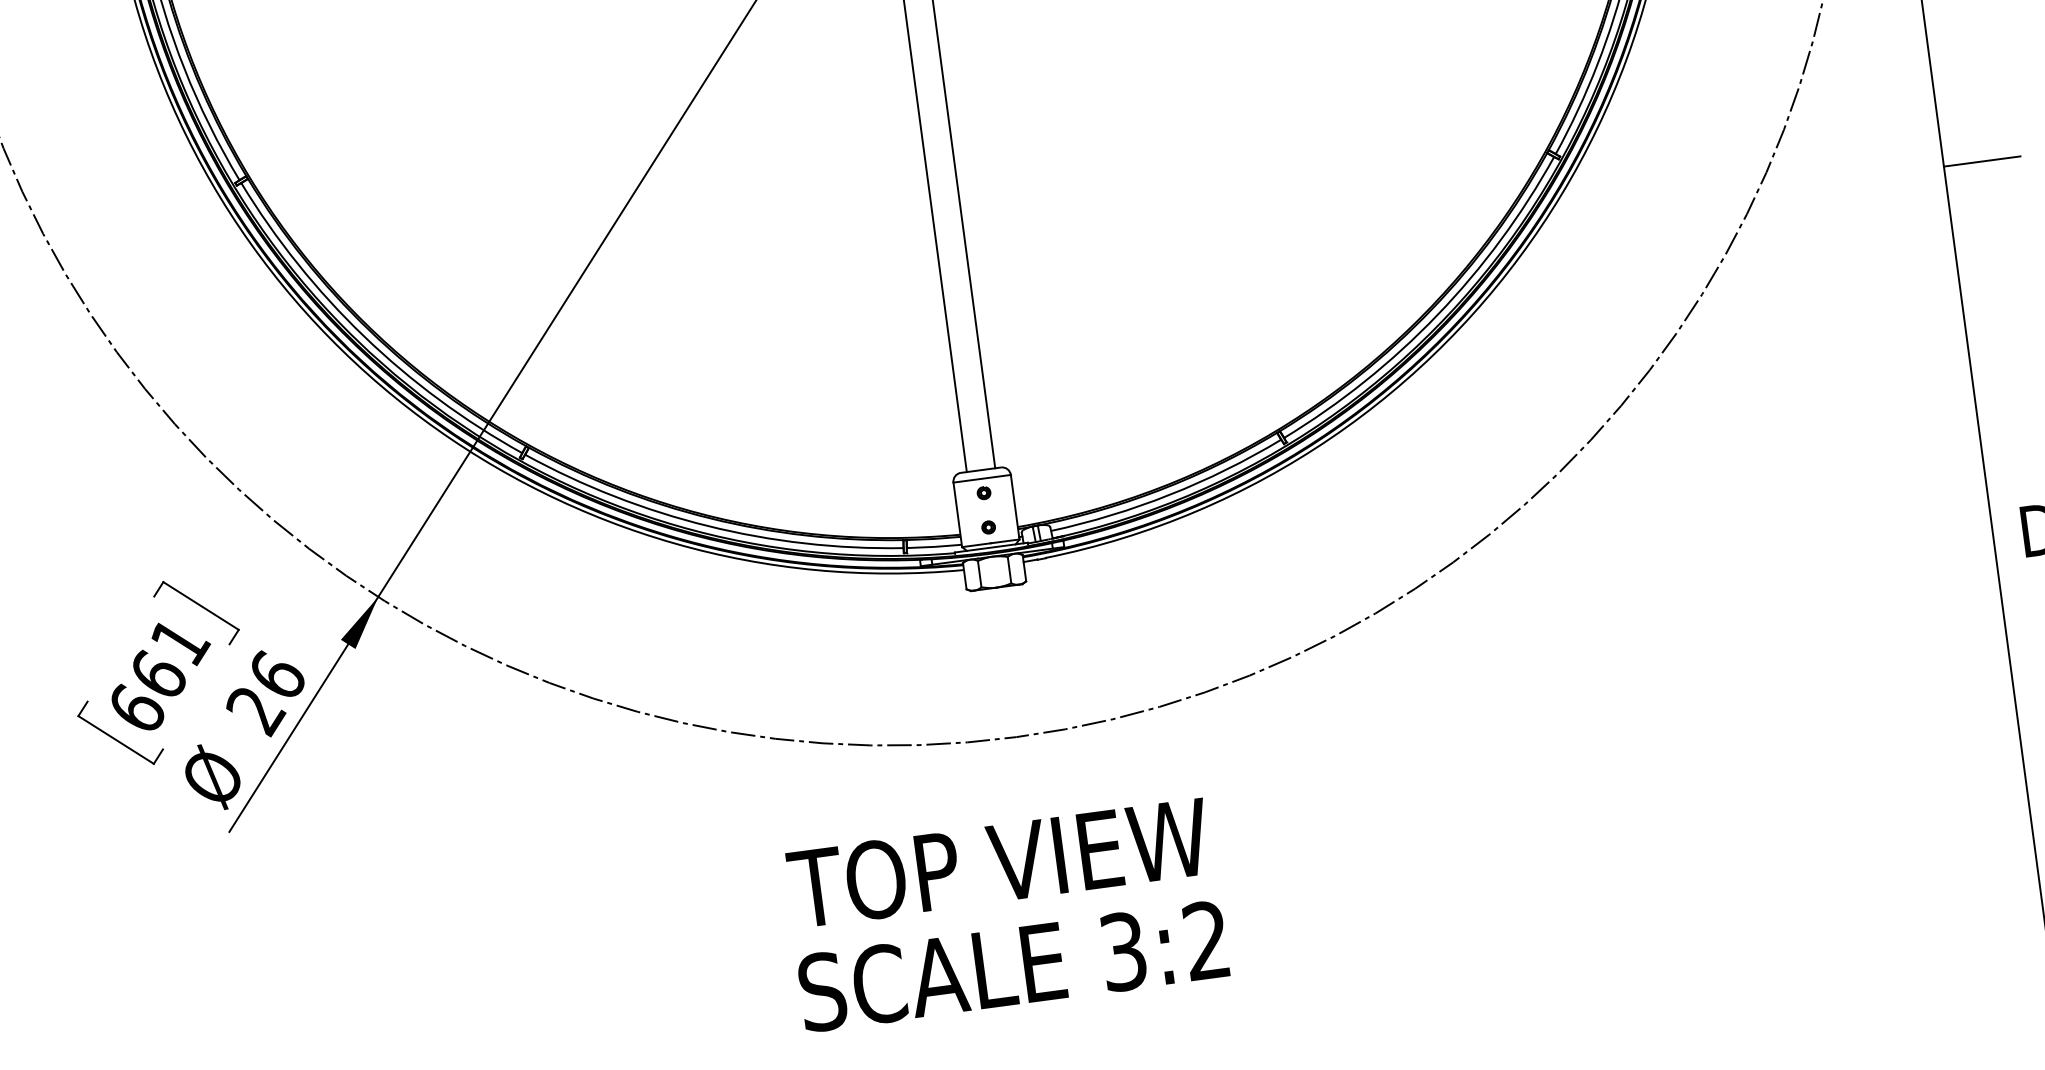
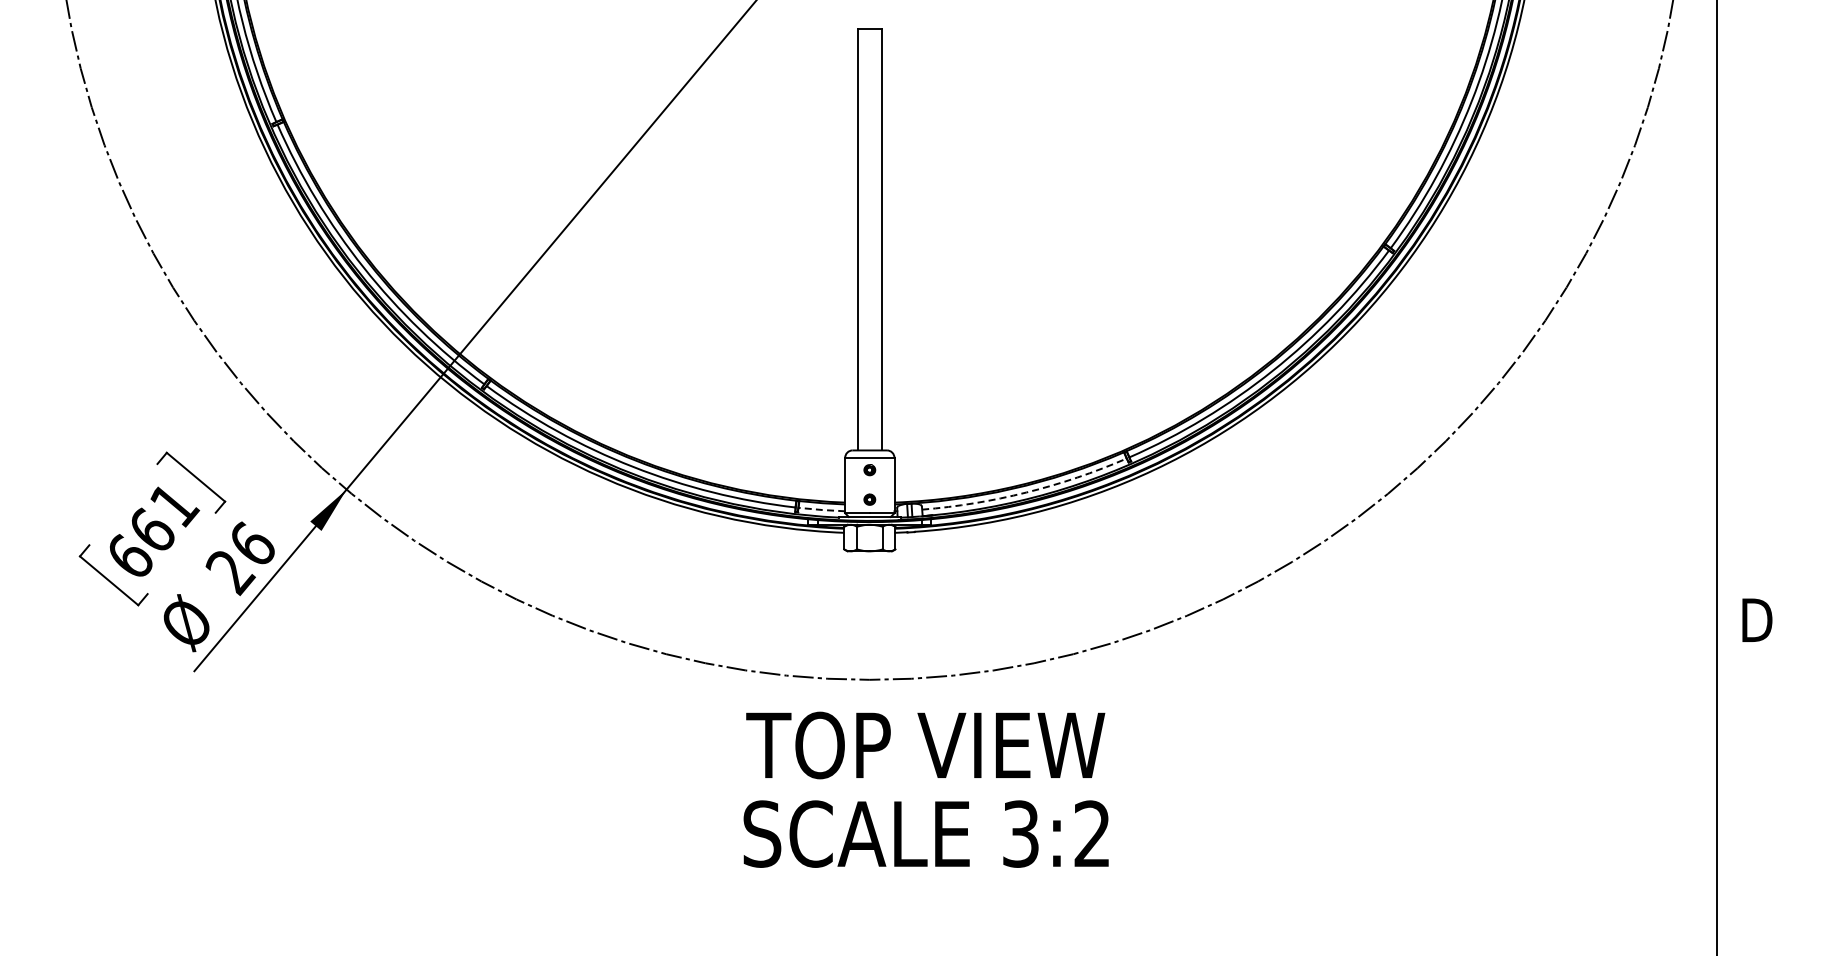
line: (1981, 161) -> (1749, 302), removed
arc: (1169, 494) -> (1026, 492), solid -> dashed
line: (935, 547) -> (822, 510), solid -> dashed
text: (1005, 914) -> (925, 789), moved

